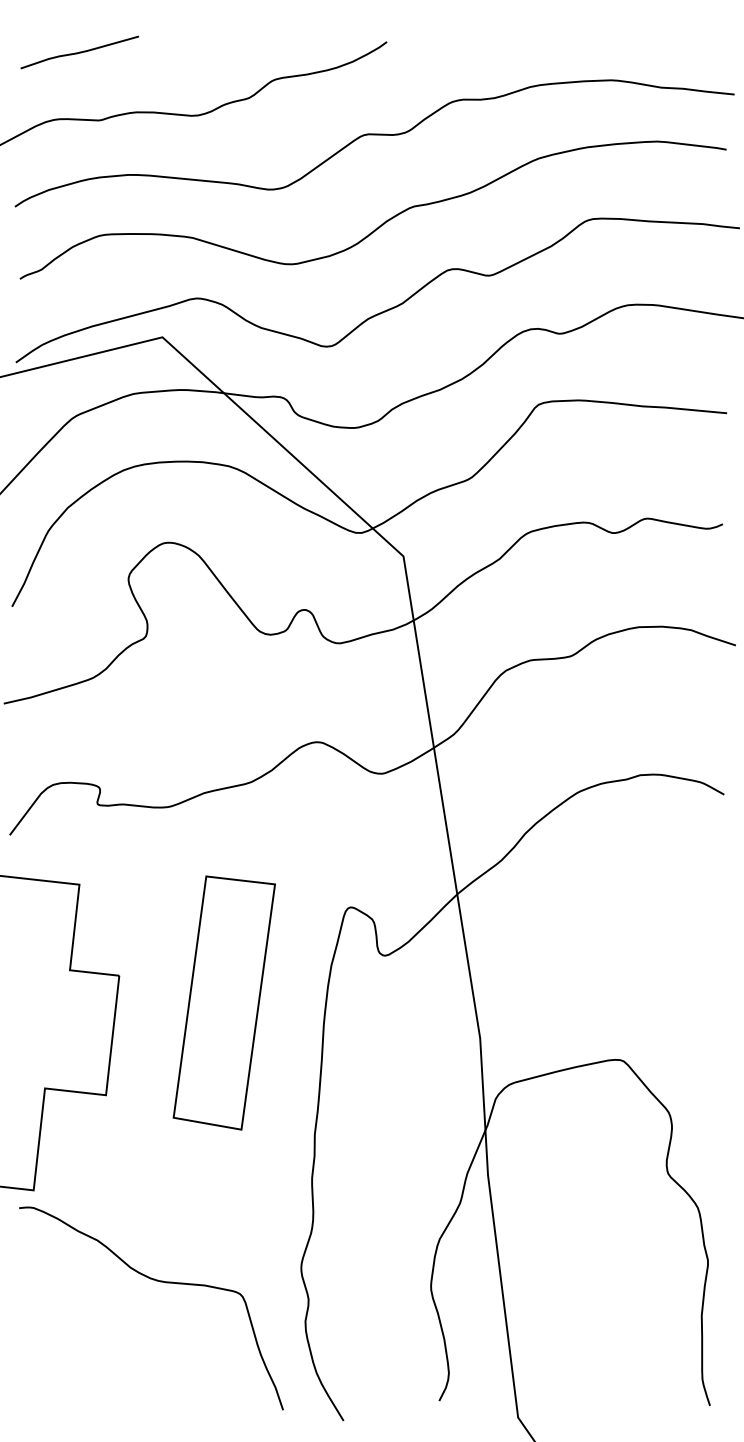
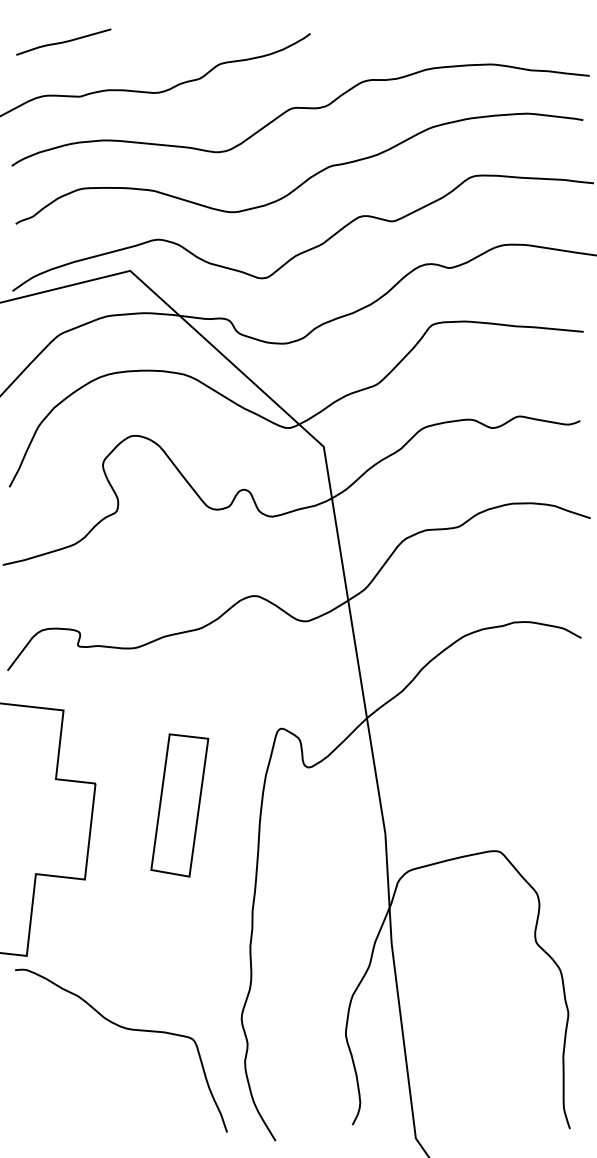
part: (223, 1002) -> (179, 805), size x0.7

